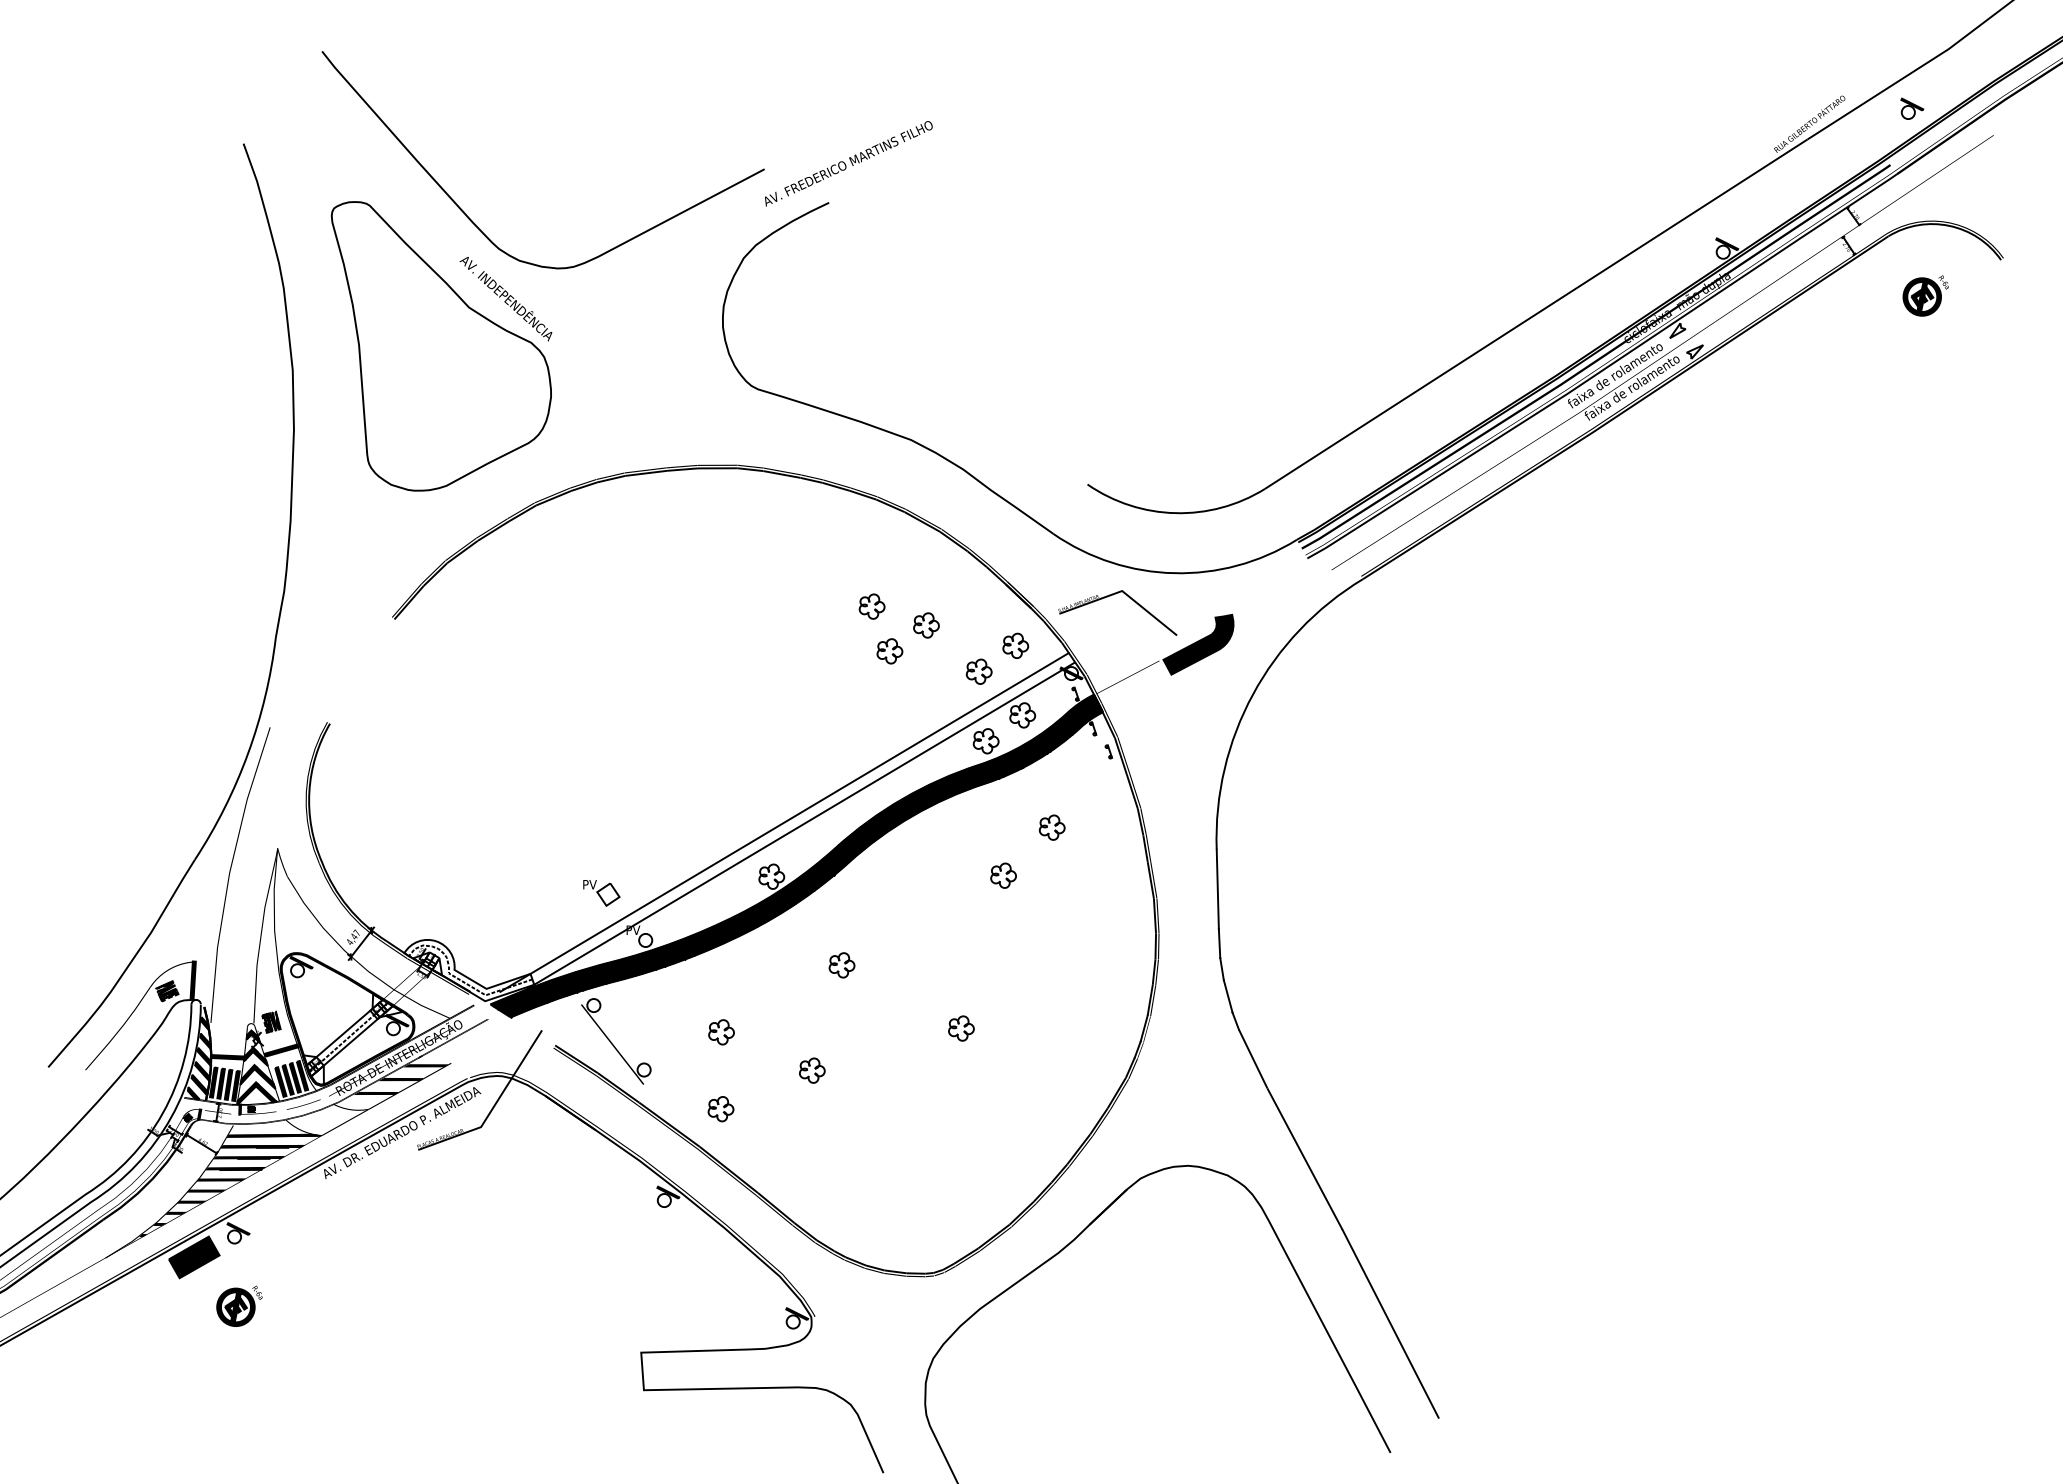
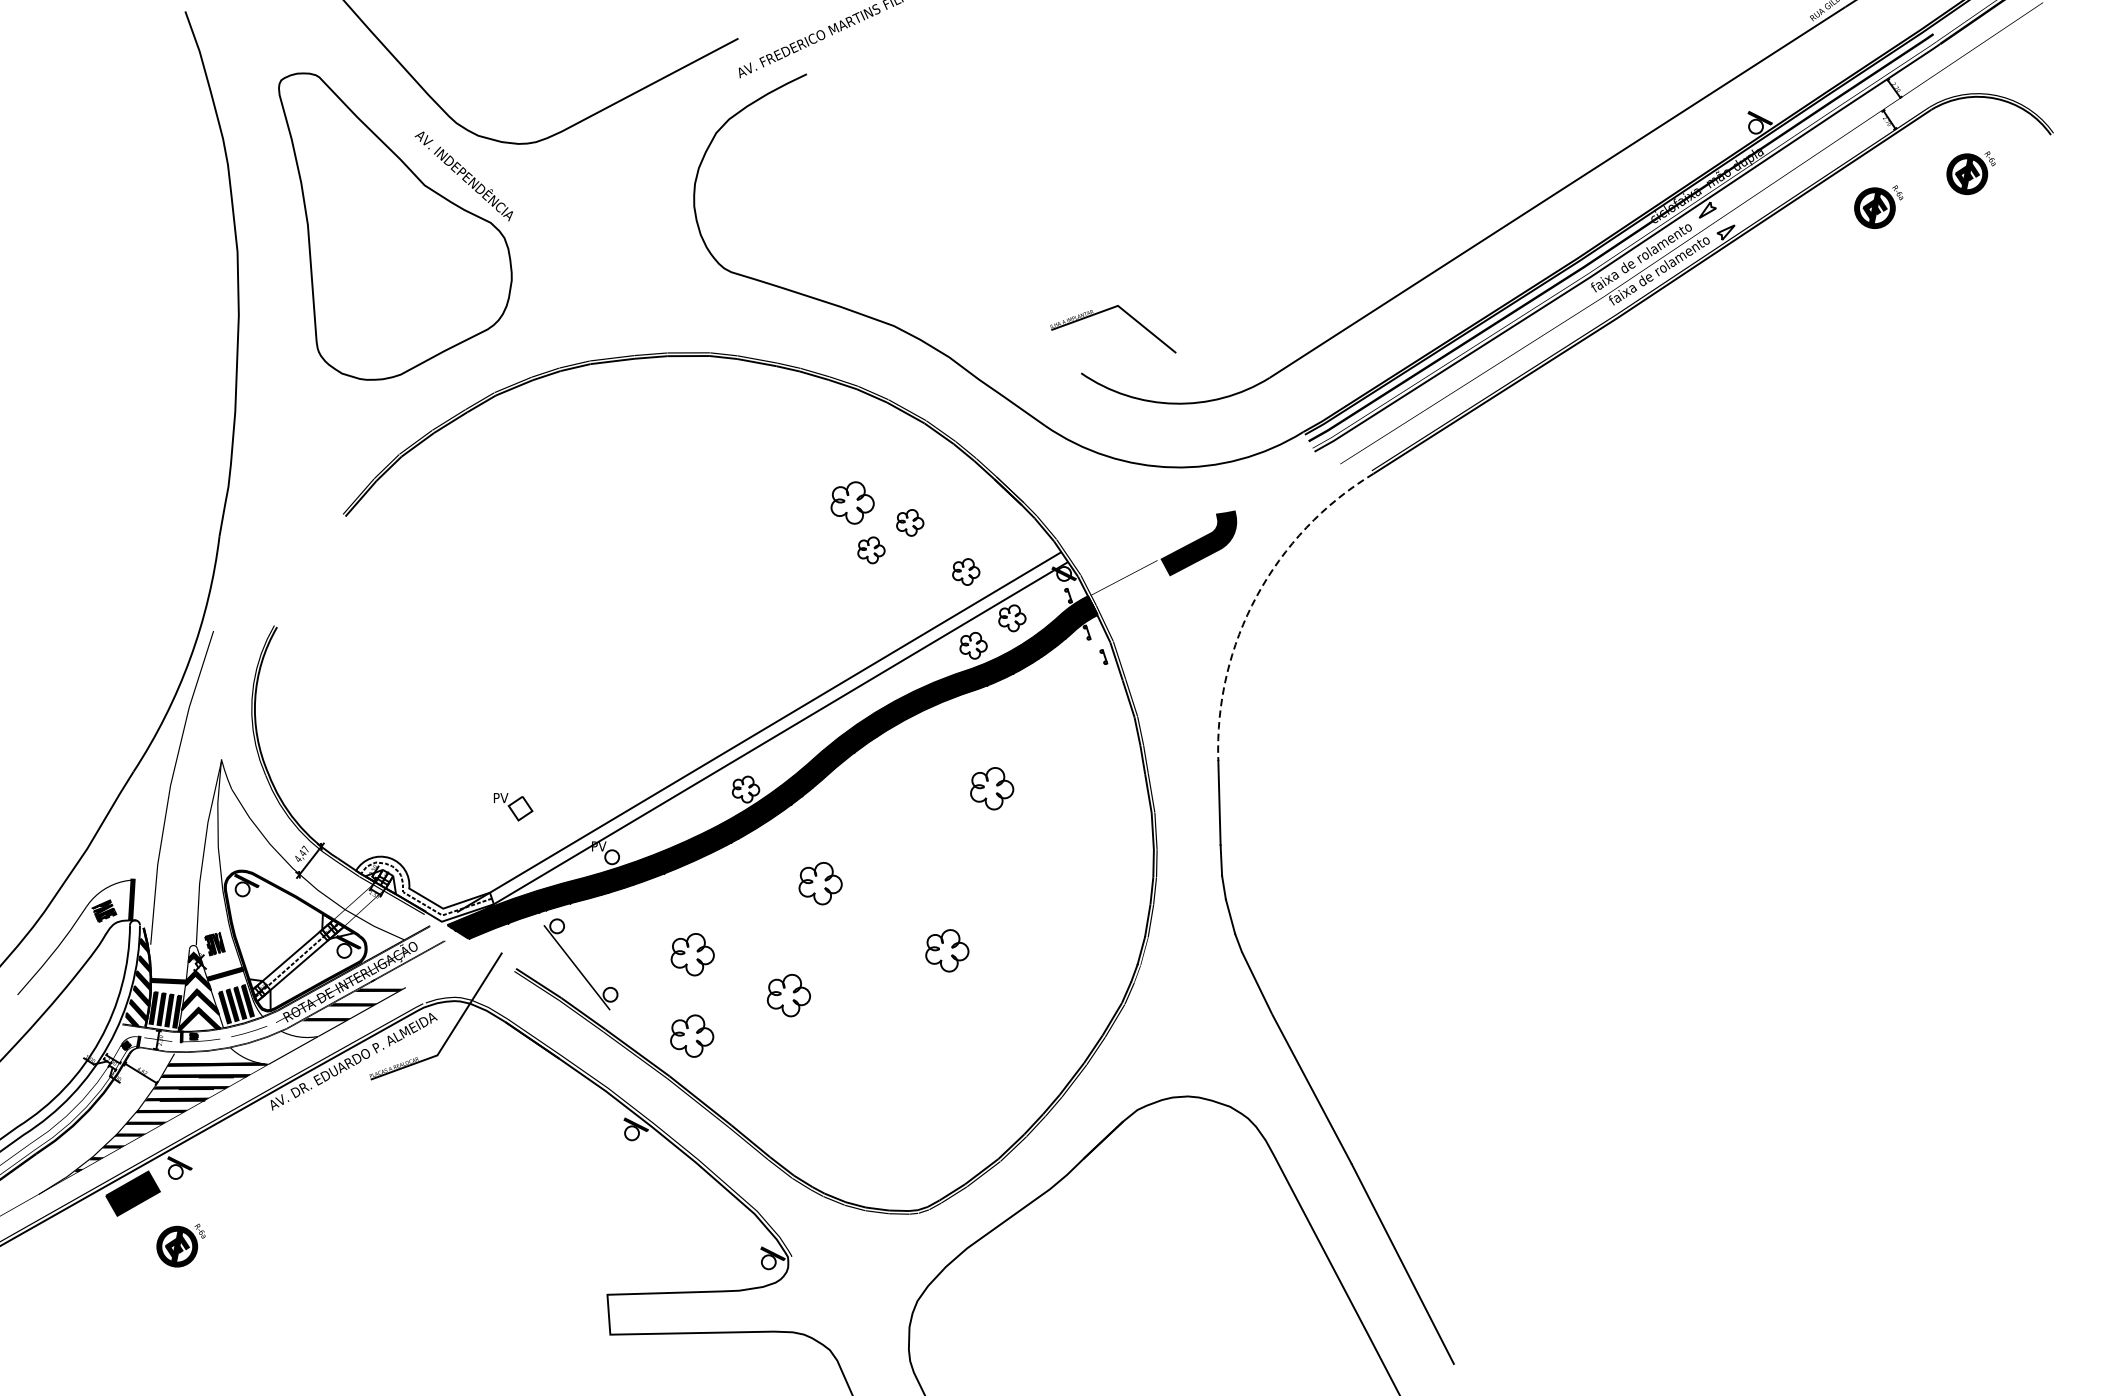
part: (1838, 327) -> (1878, 206), added
part: (1113, 595) -> (1108, 310), moved
part: (871, 606) -> (851, 502), size x1.6
part: (1015, 645) -> (1004, 544), removed
line: (1253, 694) -> (1257, 596), solid -> dashed
part: (1051, 827) -> (1042, 737), removed
part: (1003, 875) -> (992, 788), size x1.6
part: (601, 893) -> (513, 807), moved
part: (841, 965) -> (820, 883), size x1.6
part: (961, 1028) -> (947, 950), size x1.6
part: (721, 1032) -> (692, 954), size x1.6
part: (812, 1070) -> (789, 995), size x1.6
part: (720, 1109) -> (691, 1036), size x1.6

